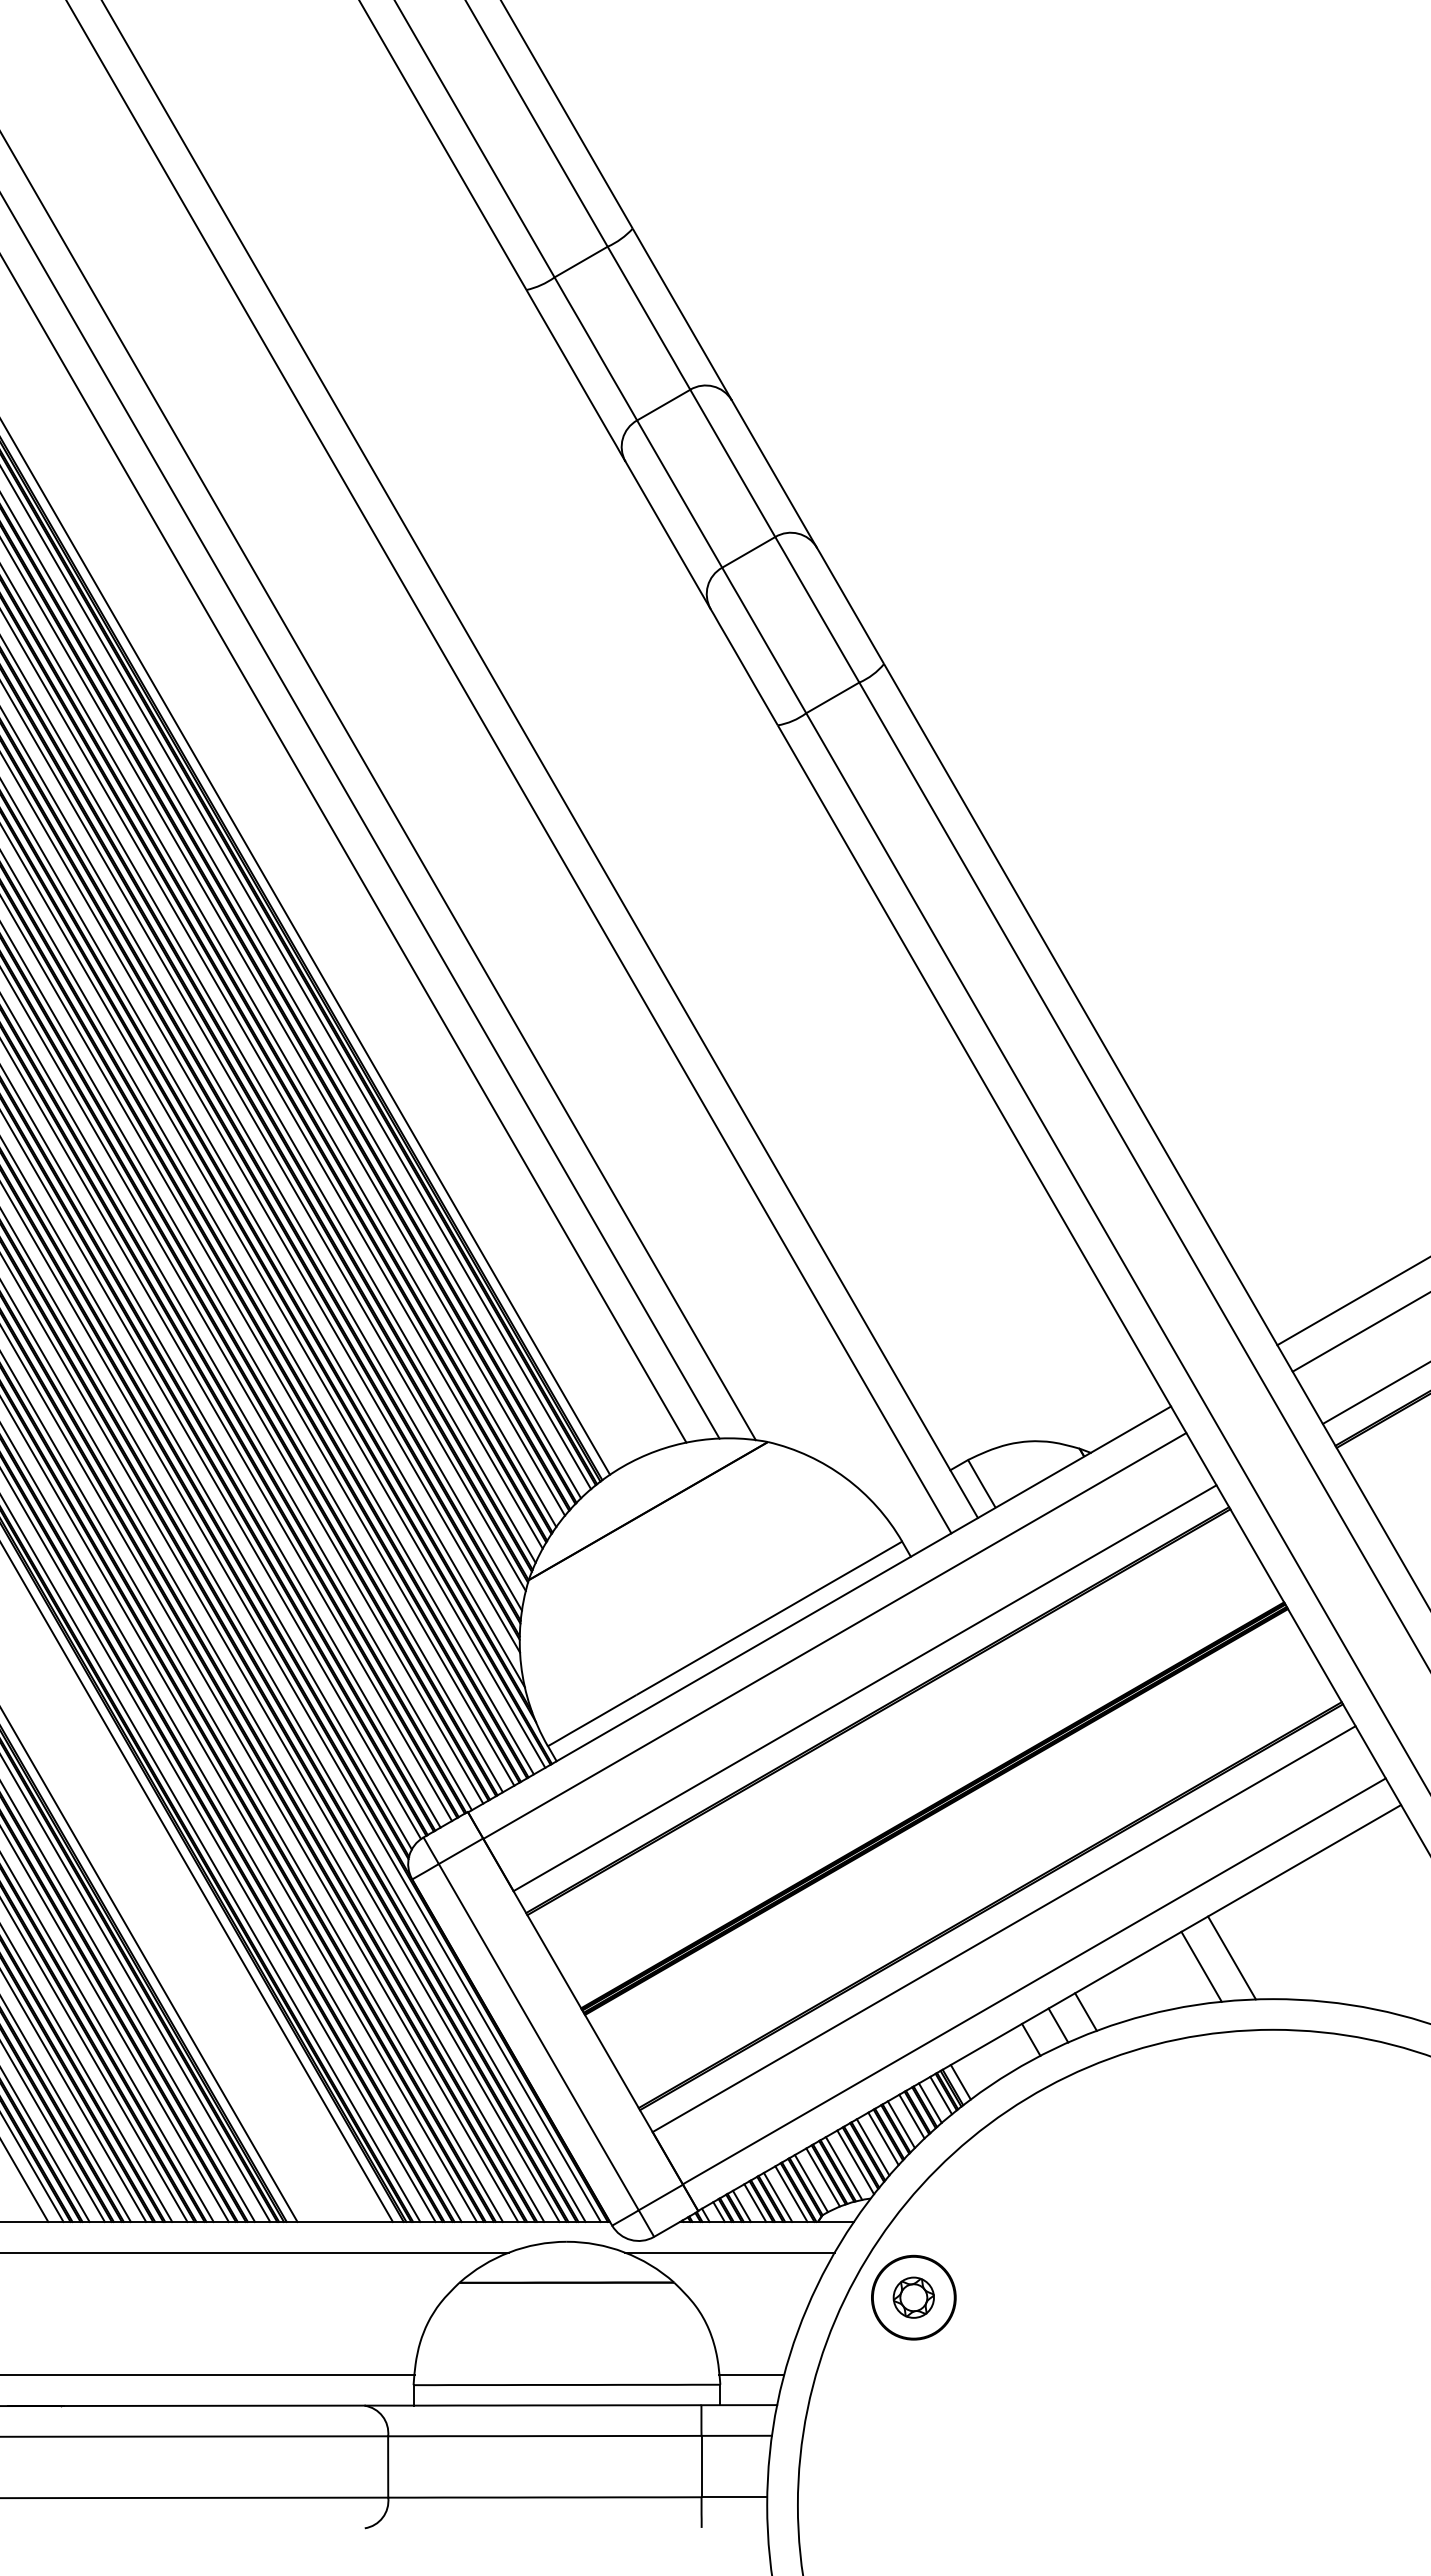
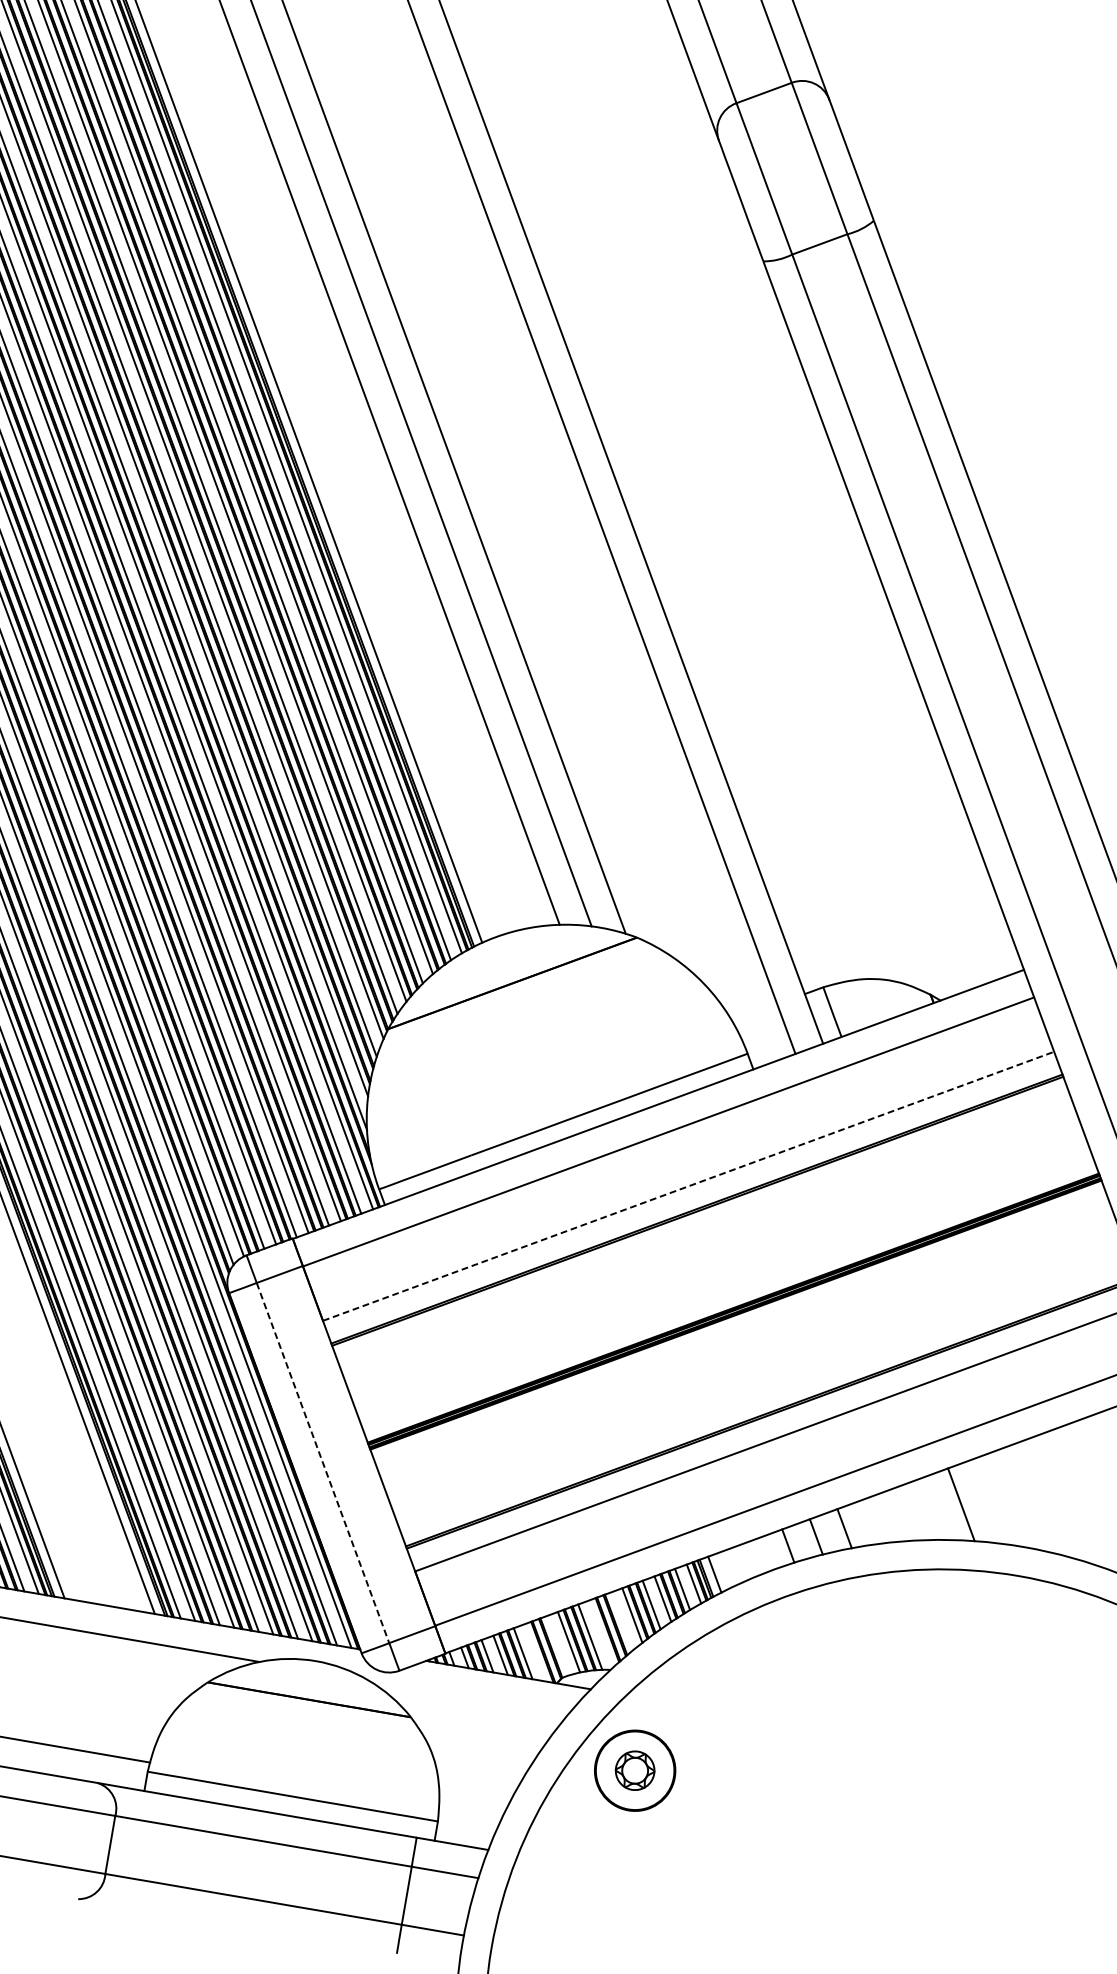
line: (865, 1688) -> (688, 1186), solid -> dashed
line: (1231, 1957) -> (991, 1500), removed
line: (538, 2037) -> (322, 1463), solid -> dashed
line: (872, 2147) -> (620, 1621), removed
line: (855, 2162) -> (602, 1633), removed
line: (810, 2183) -> (556, 1645), removed
line: (791, 2193) -> (536, 1652), removed
line: (729, 2252) -> (468, 1697), removed
line: (751, 2375) -> (468, 1817), removed

